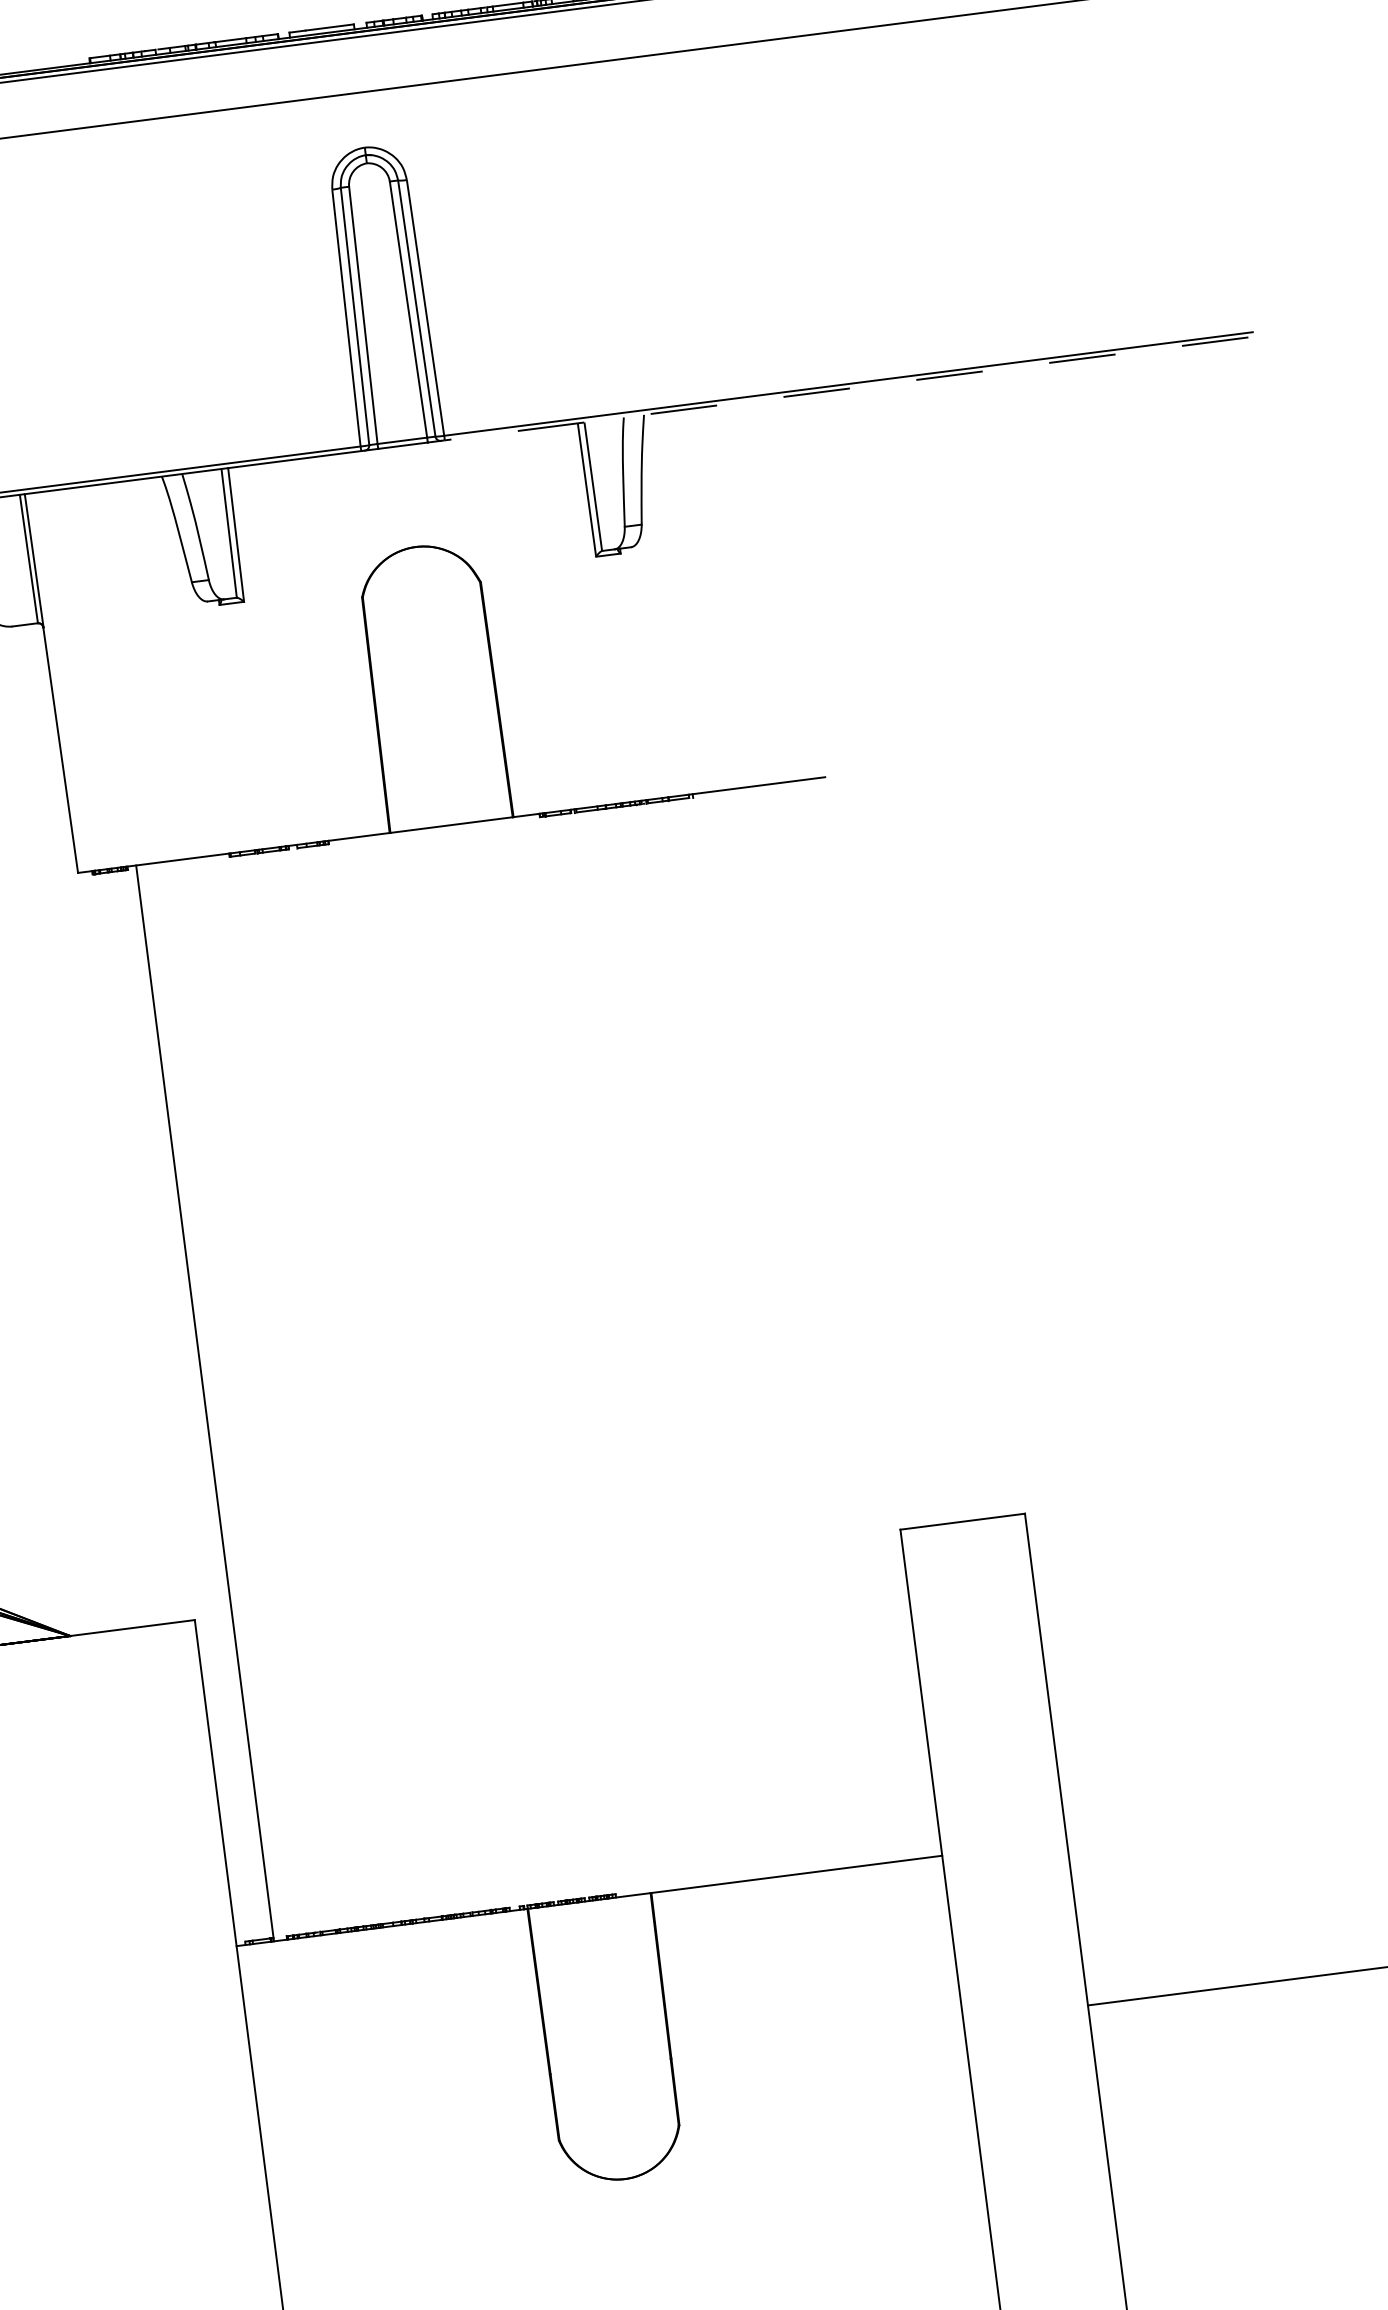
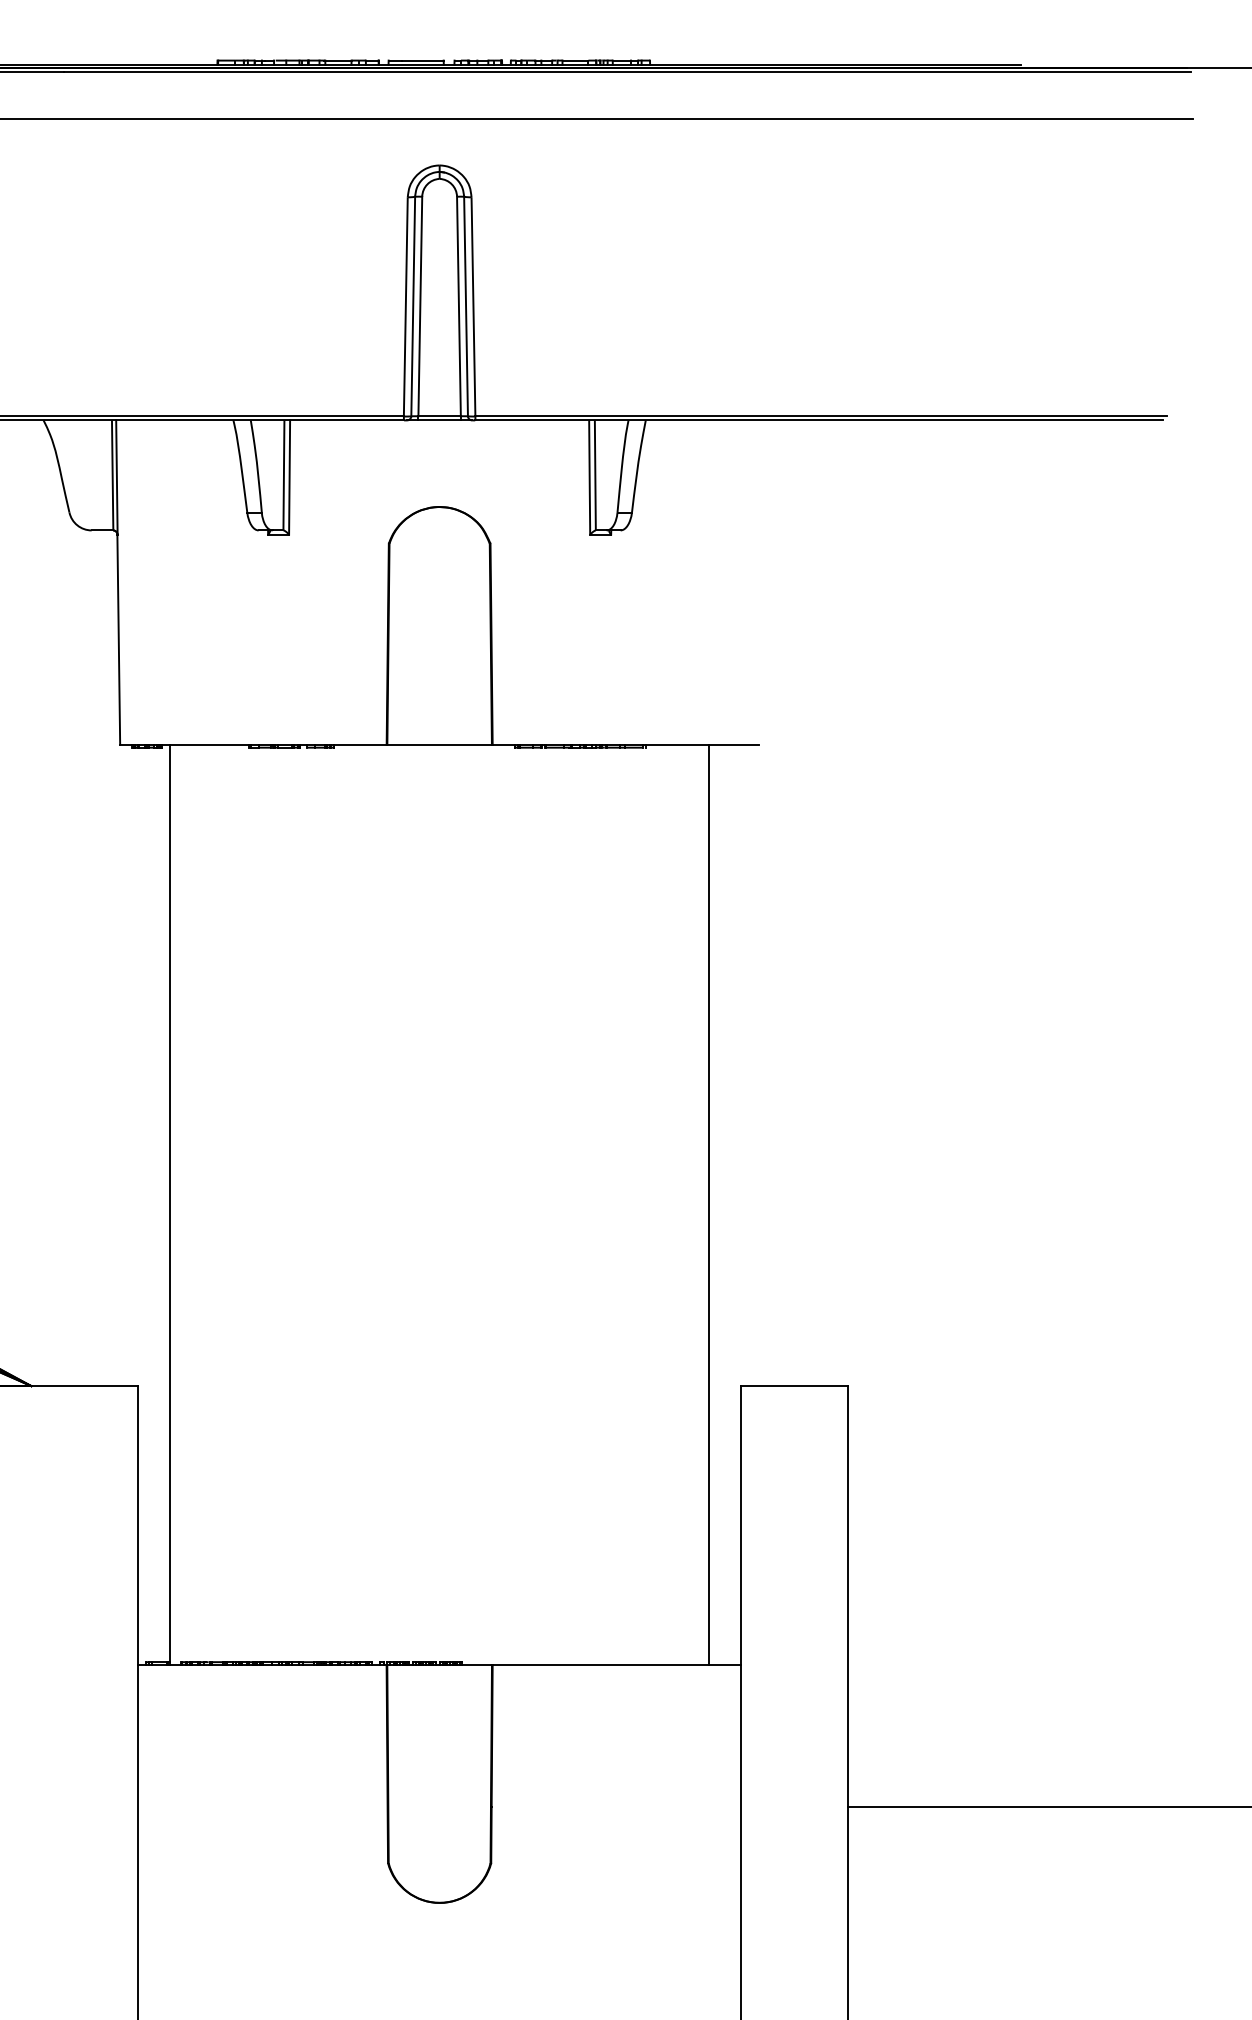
line: (845, 389) -> (818, 420), dashed -> solid
line: (835, 1322) -> (709, 1204), added

